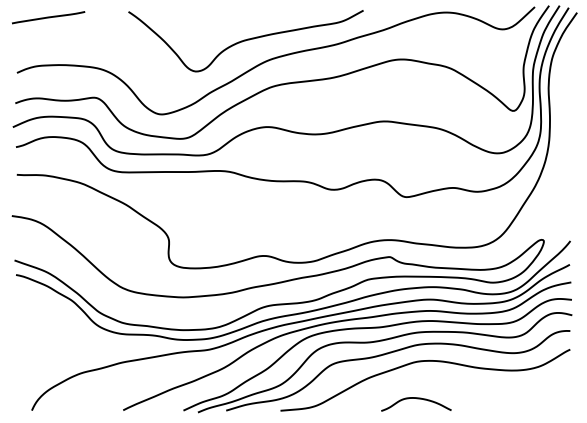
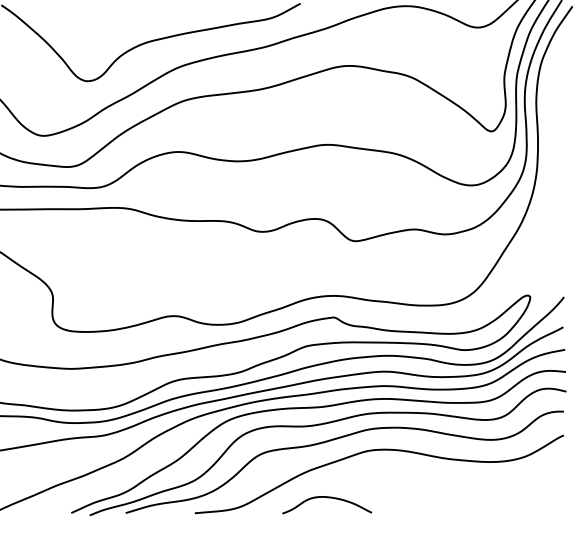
curve: (417, 399) -> (328, 498), moved

